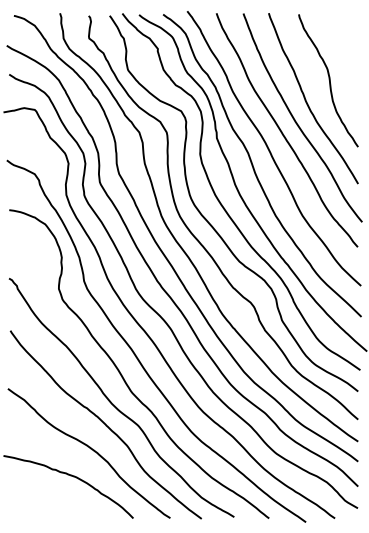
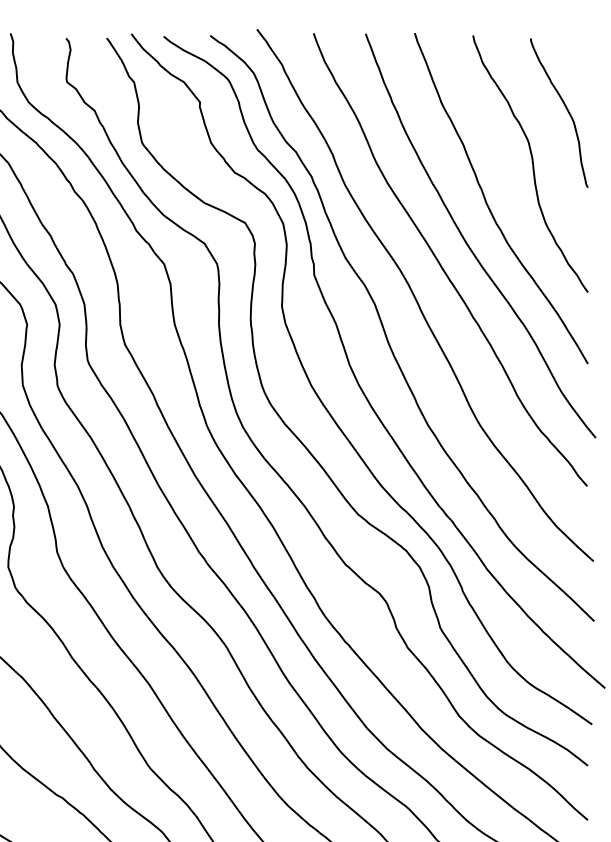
curve: (346, 52) -> (565, 109), added

